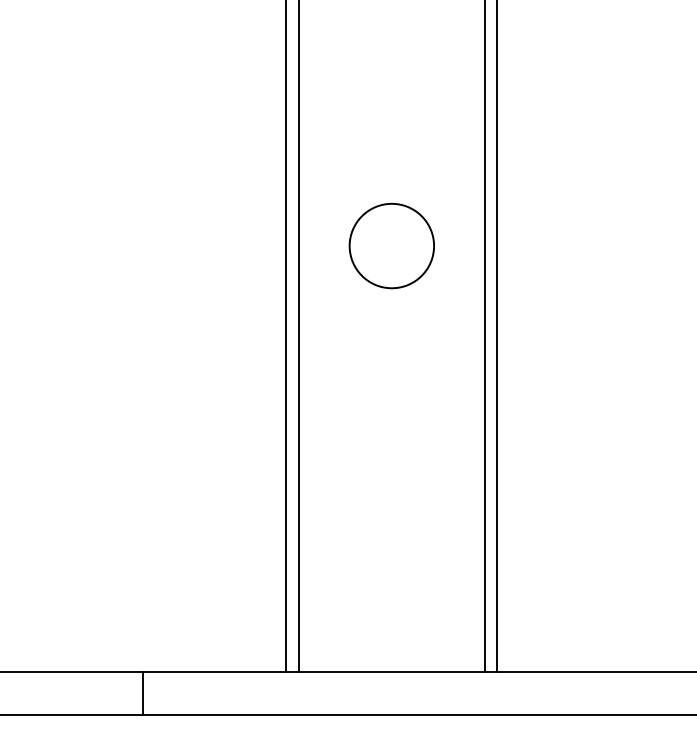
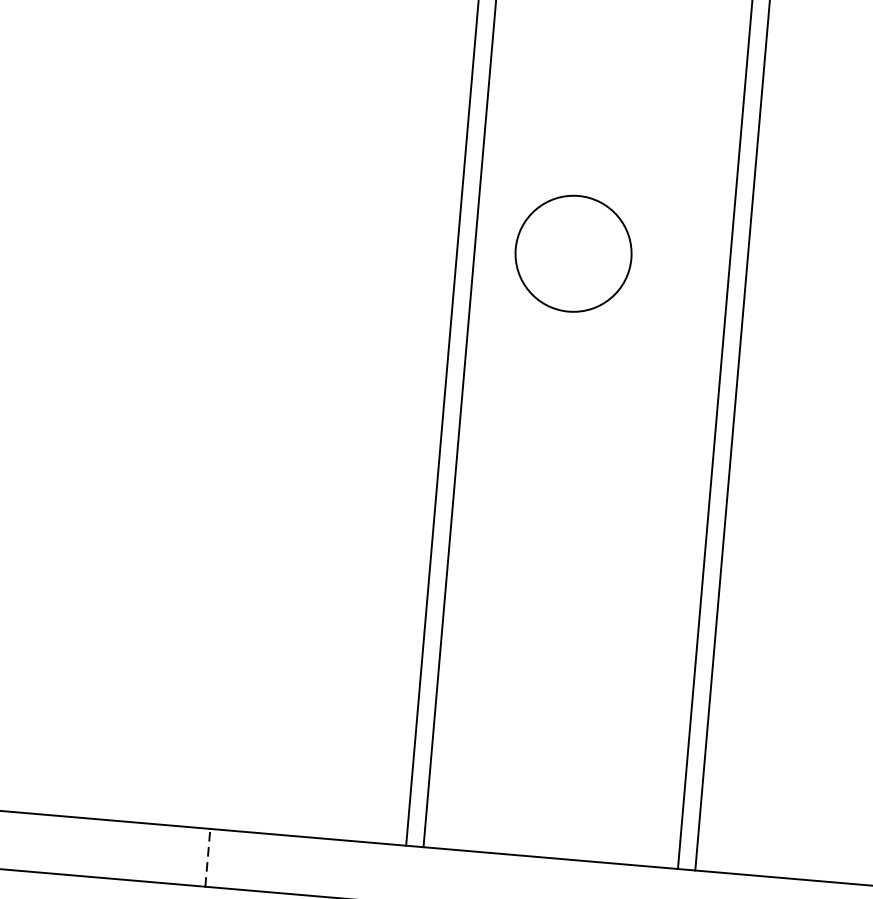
circle: (391, 246) -> (572, 254), moved
line: (143, 693) -> (208, 857), solid -> dashed

